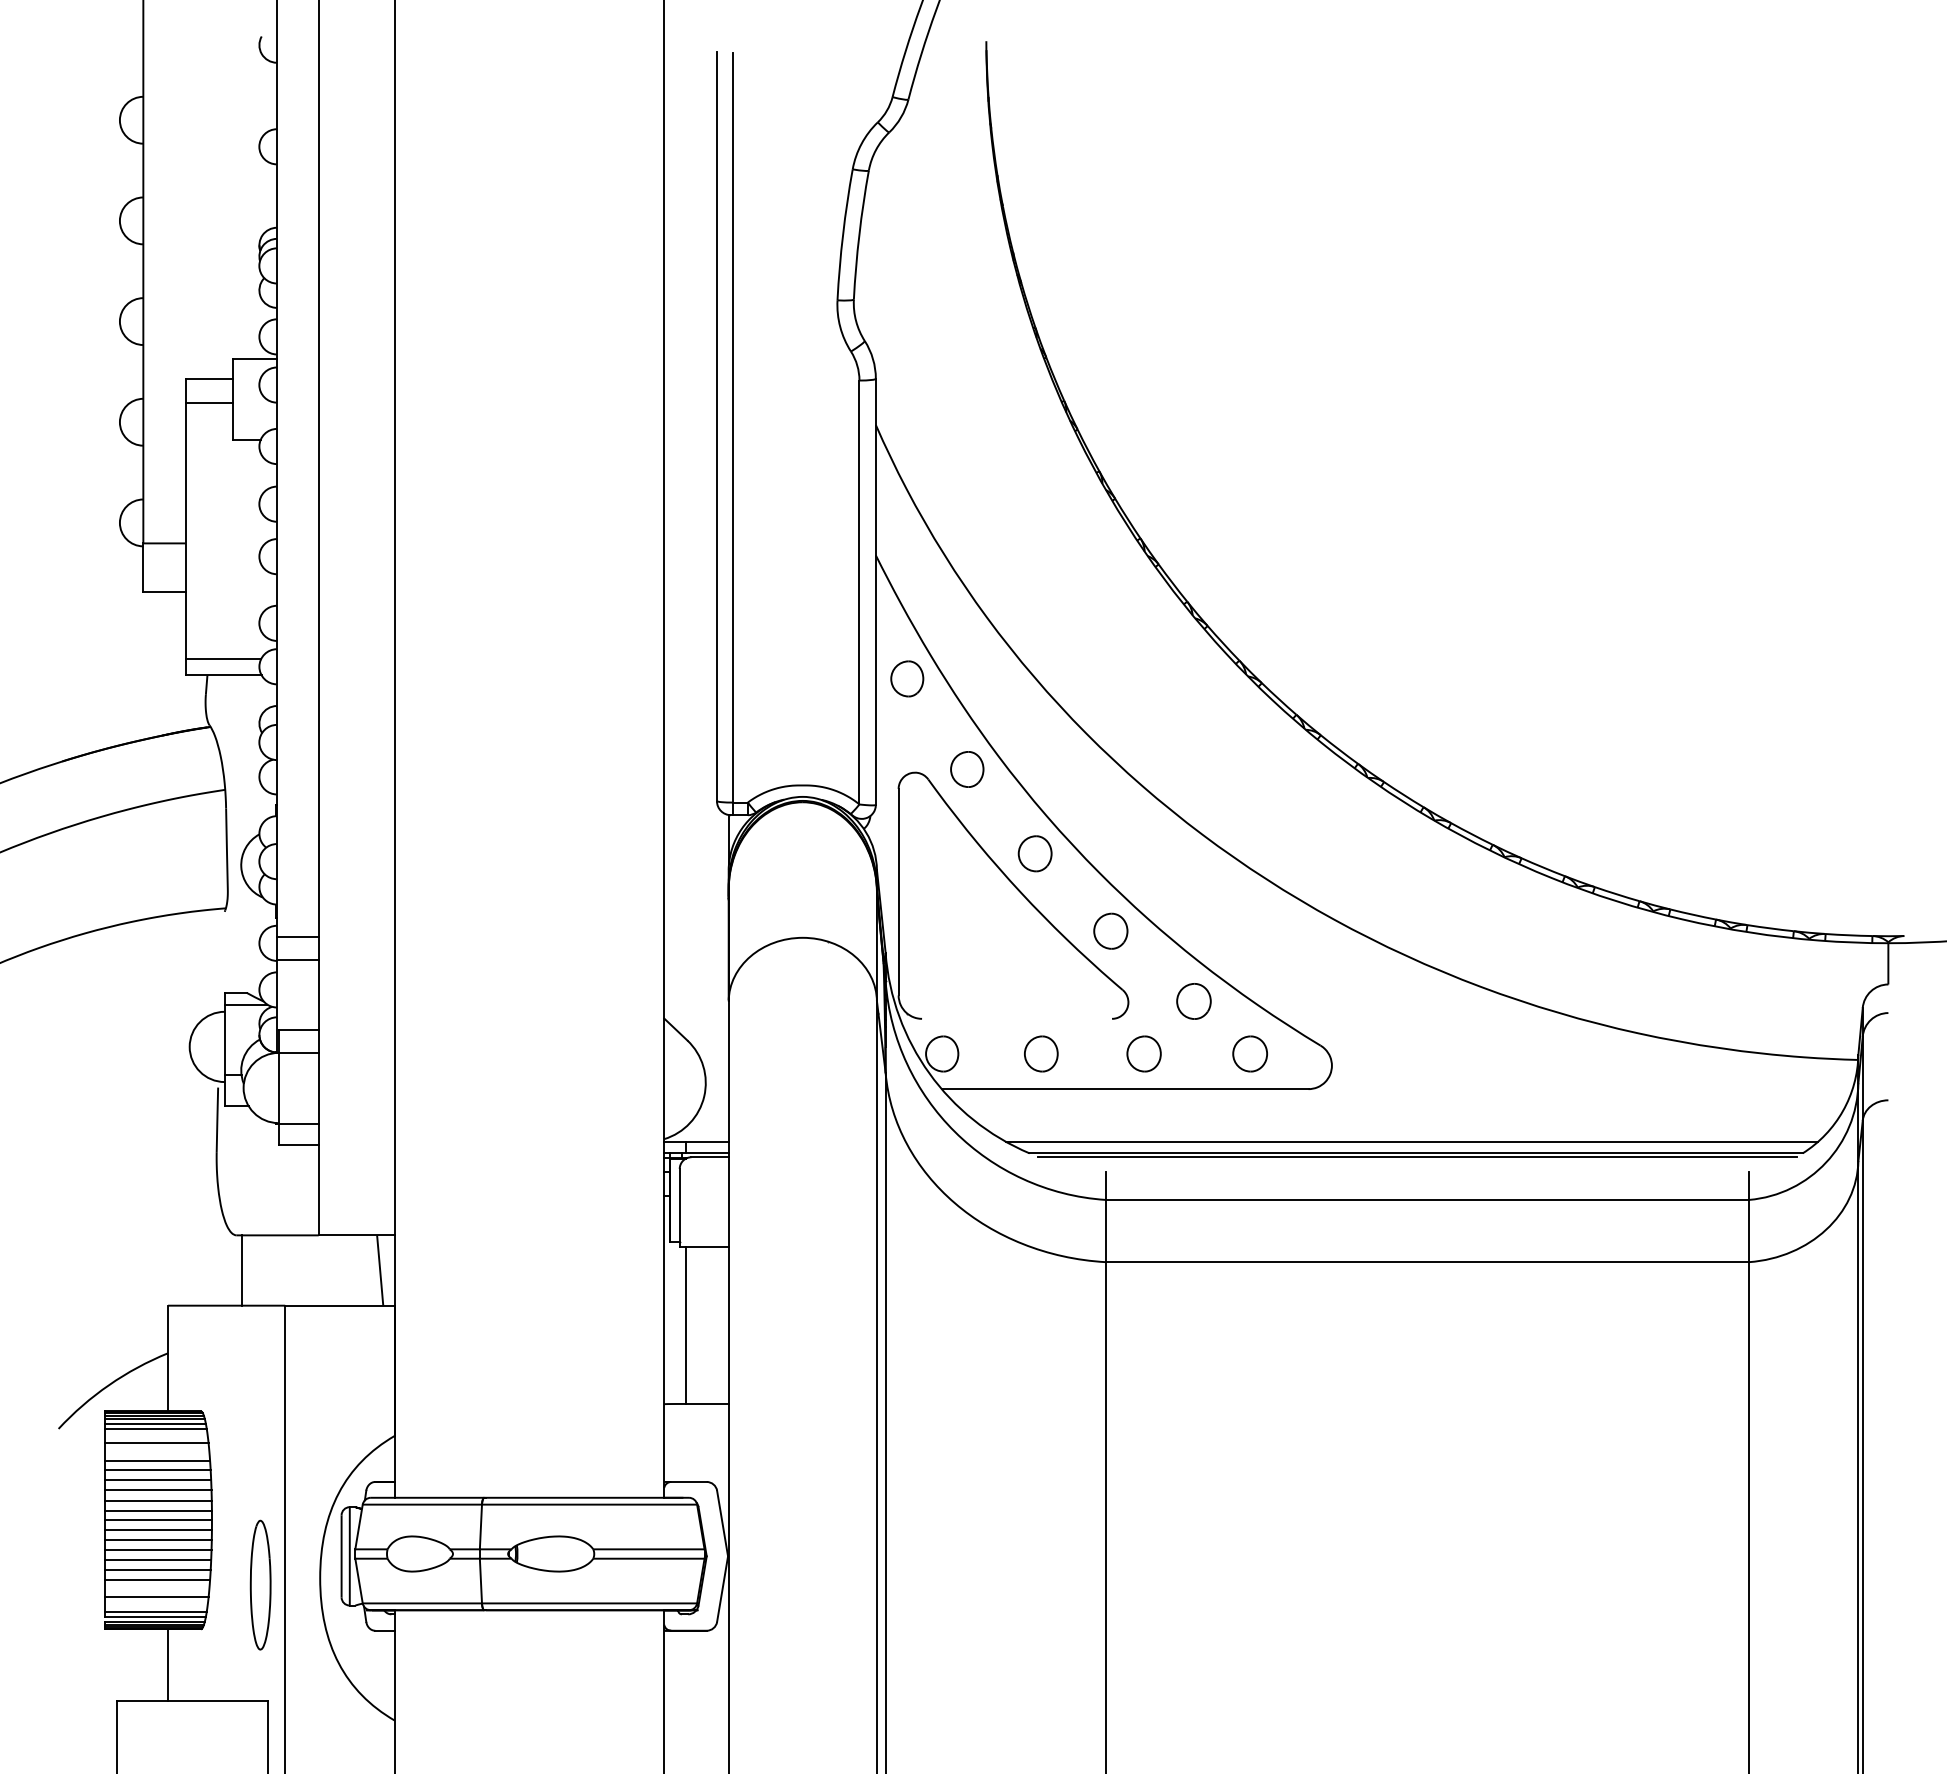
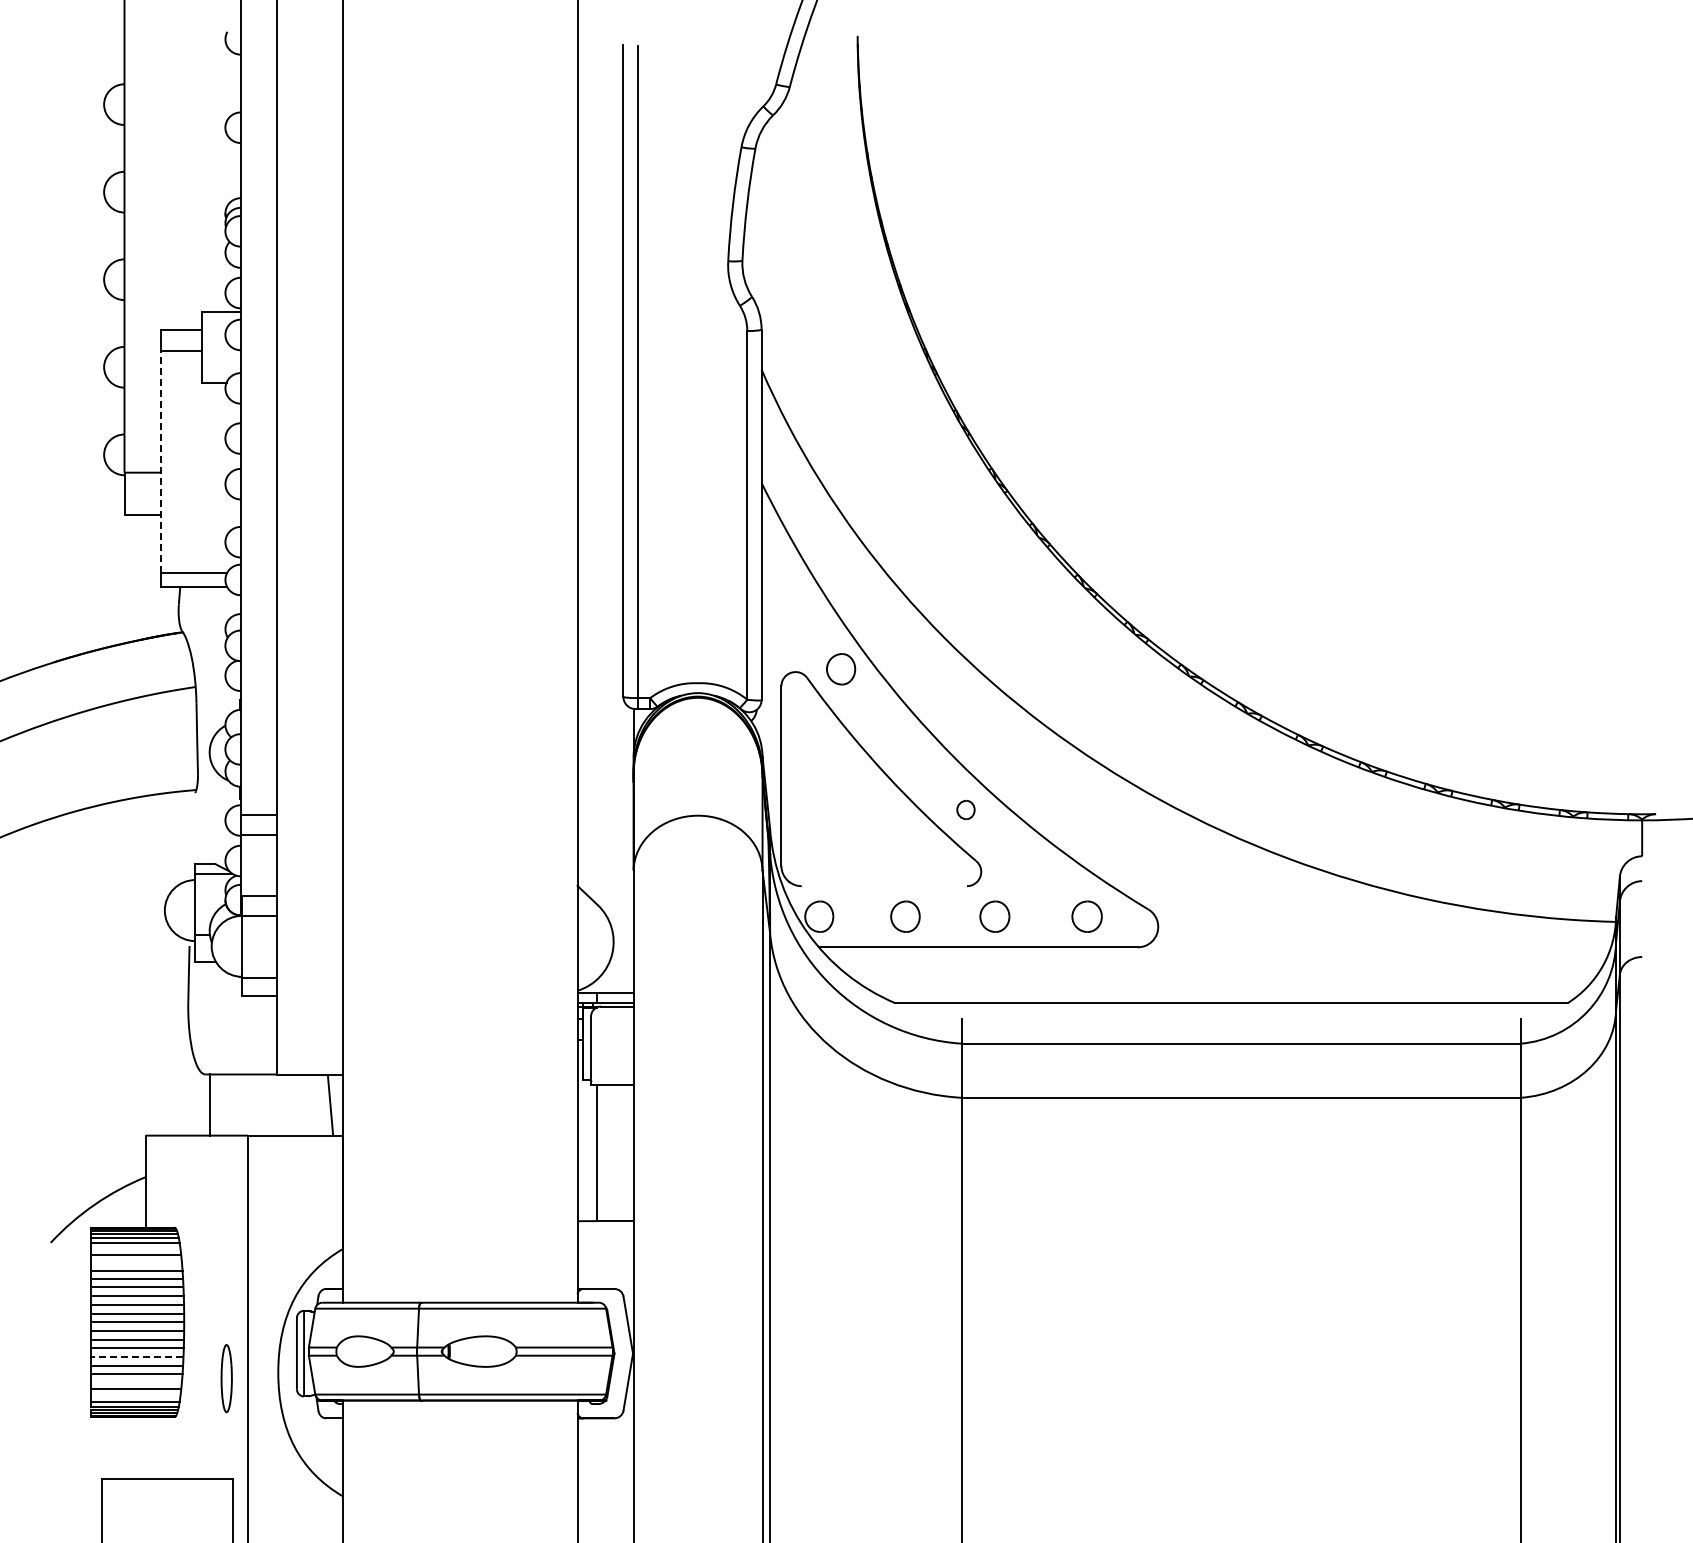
line: (185, 530) -> (161, 461), solid -> dashed
part: (906, 678) -> (788, 590), removed
part: (1035, 853) -> (900, 742), removed
part: (1110, 930) -> (965, 809), size x0.6
part: (1193, 1000) -> (1037, 870), removed
line: (1411, 1142) -> (1227, 993), removed
line: (1417, 1157) -> (1232, 1006), removed
line: (157, 1560) -> (136, 1357), solid -> dashed
part: (260, 1584) -> (226, 1378), size x0.6
line: (168, 1665) -> (146, 1448), removed

